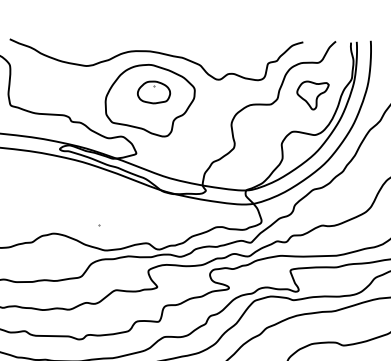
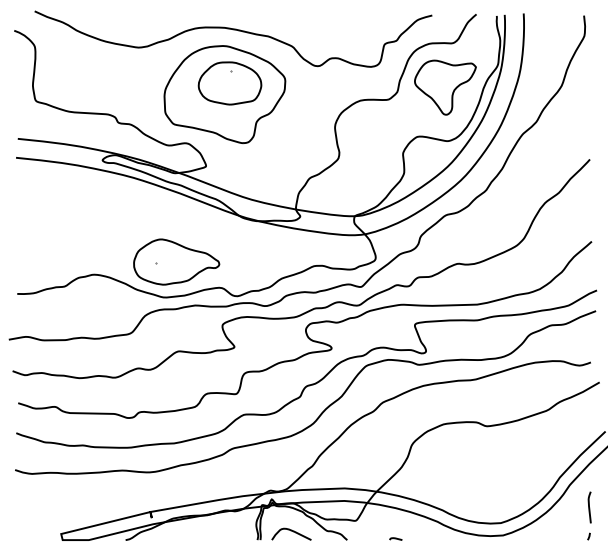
part: (153, 92) -> (229, 83), size x1.43
part: (313, 95) -> (445, 87), size x1.43
part: (114, 223) -> (176, 261), added

